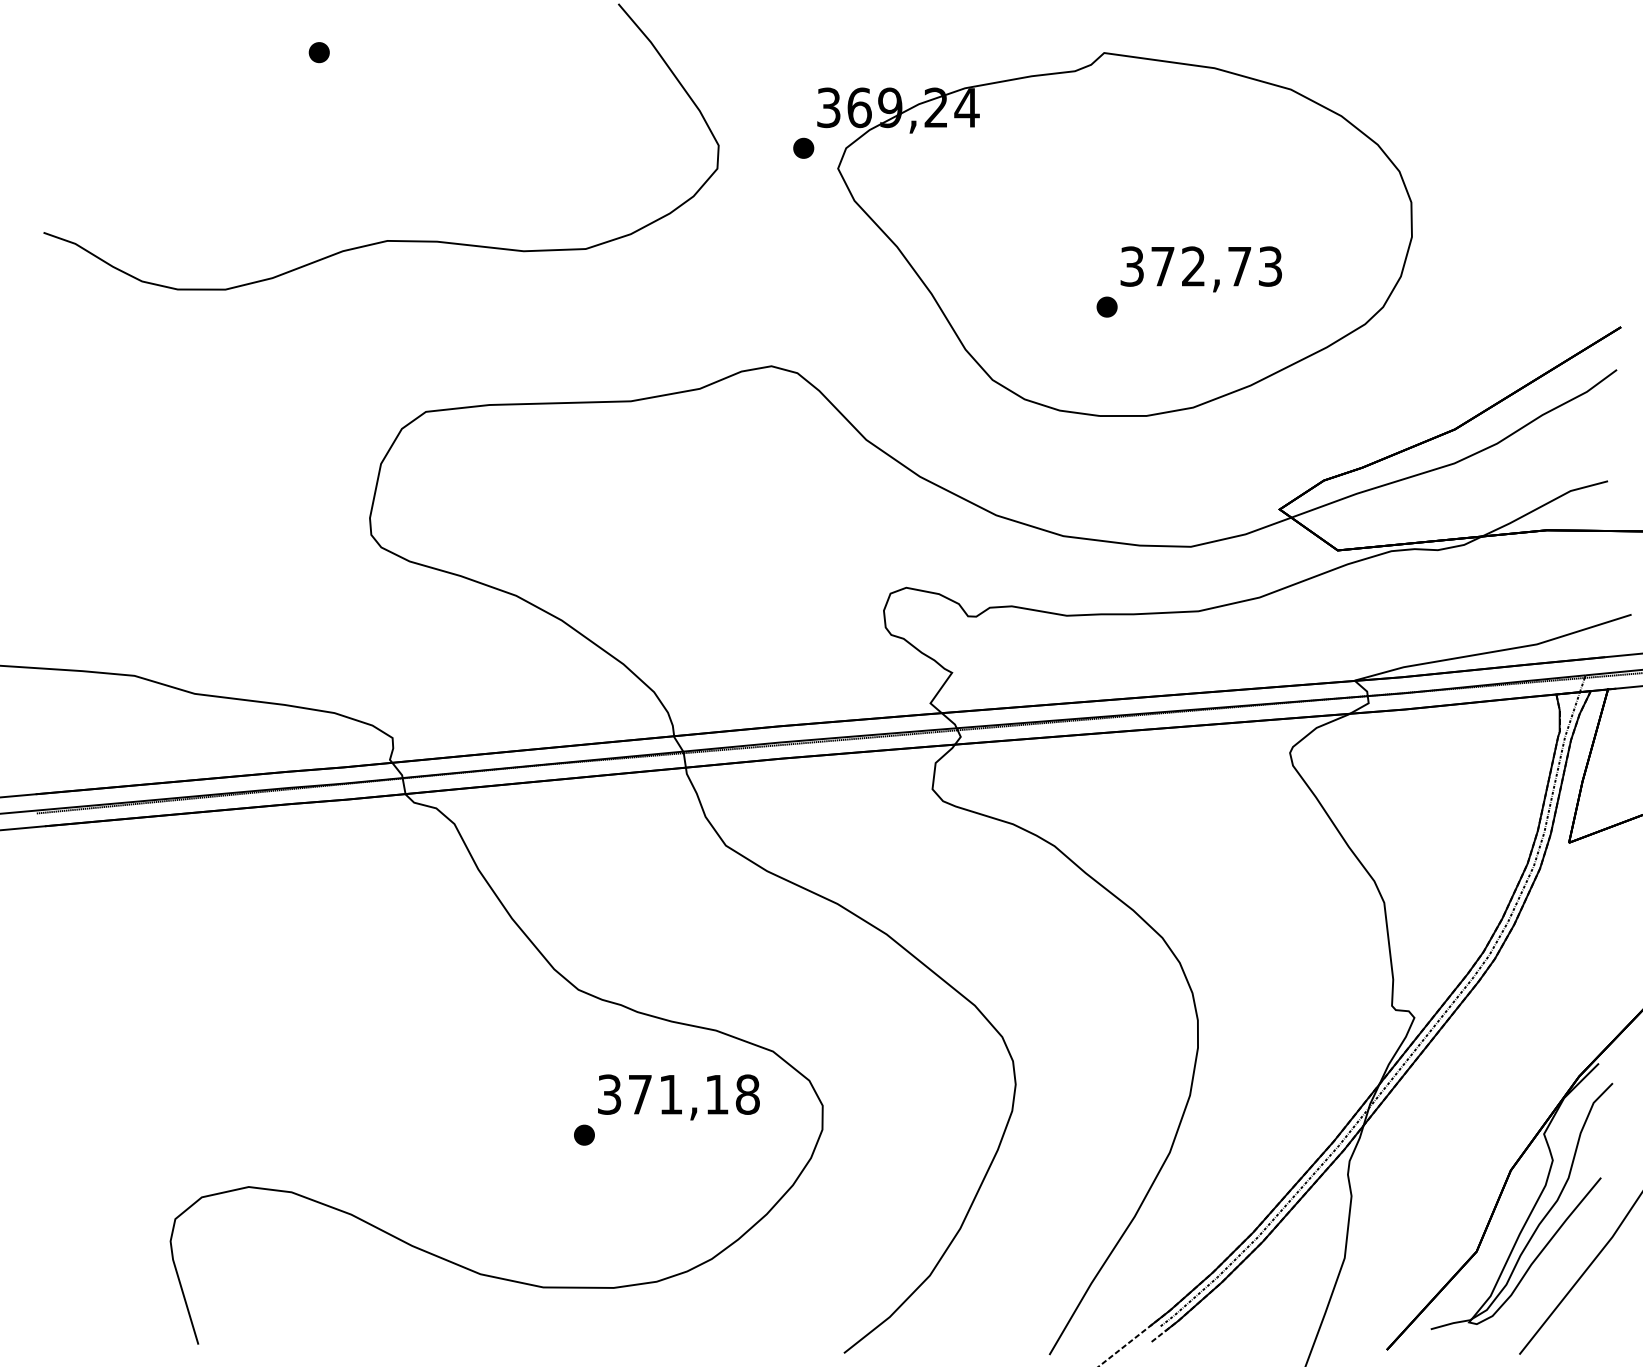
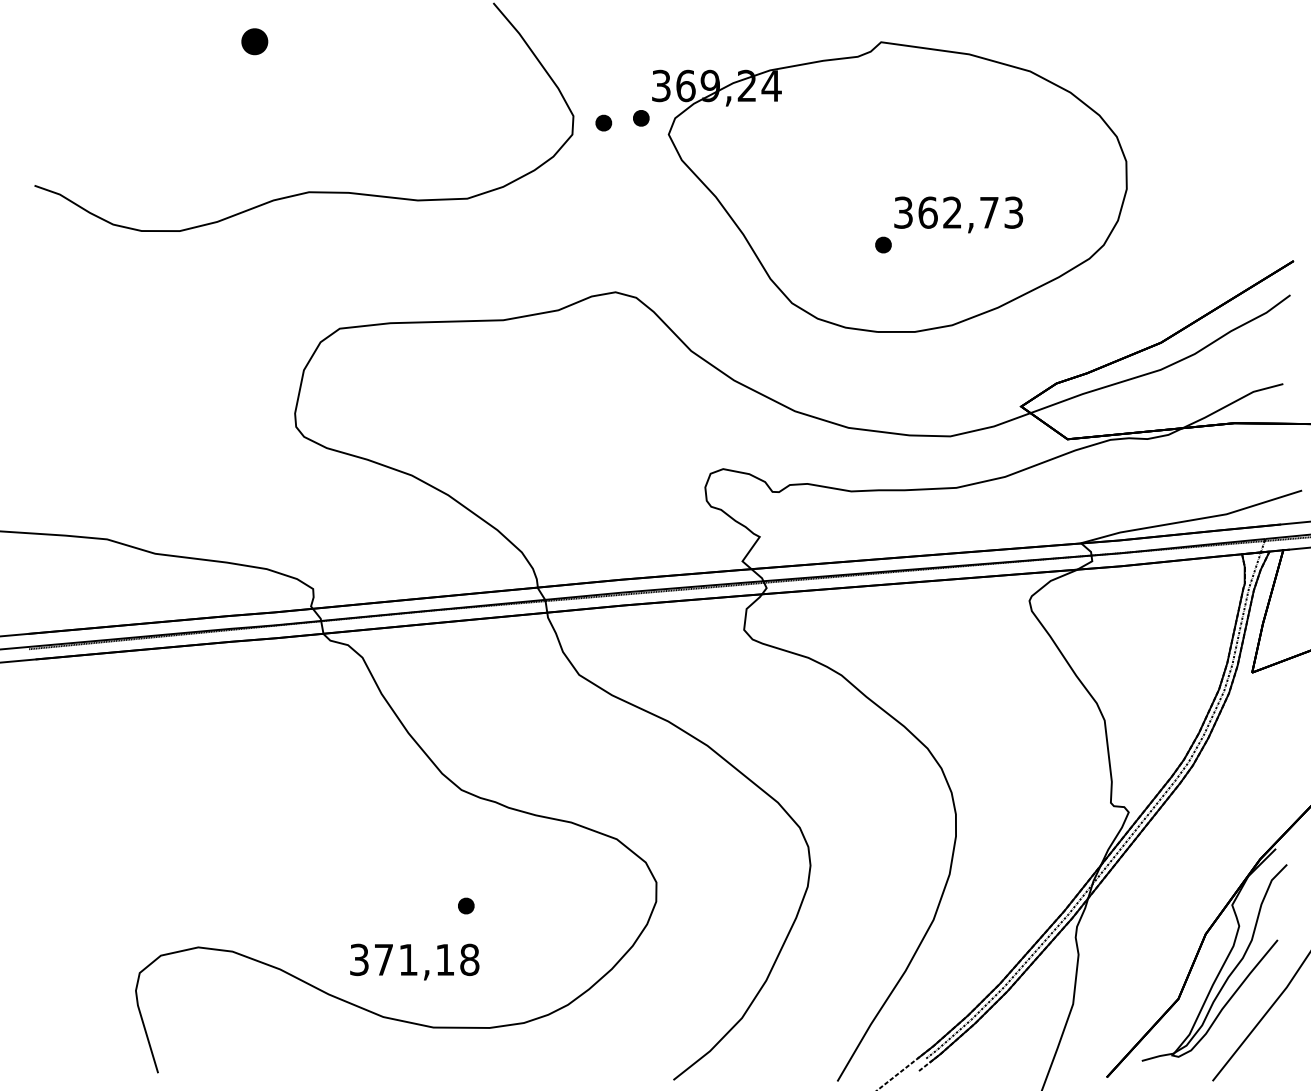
part: (318, 52) -> (254, 41), size x1.6
part: (756, 153) -> (603, 122), added
text: (1163, 266) -> (928, 212), 372,73 -> 362,73
text: (678, 1097) -> (414, 962), moved

